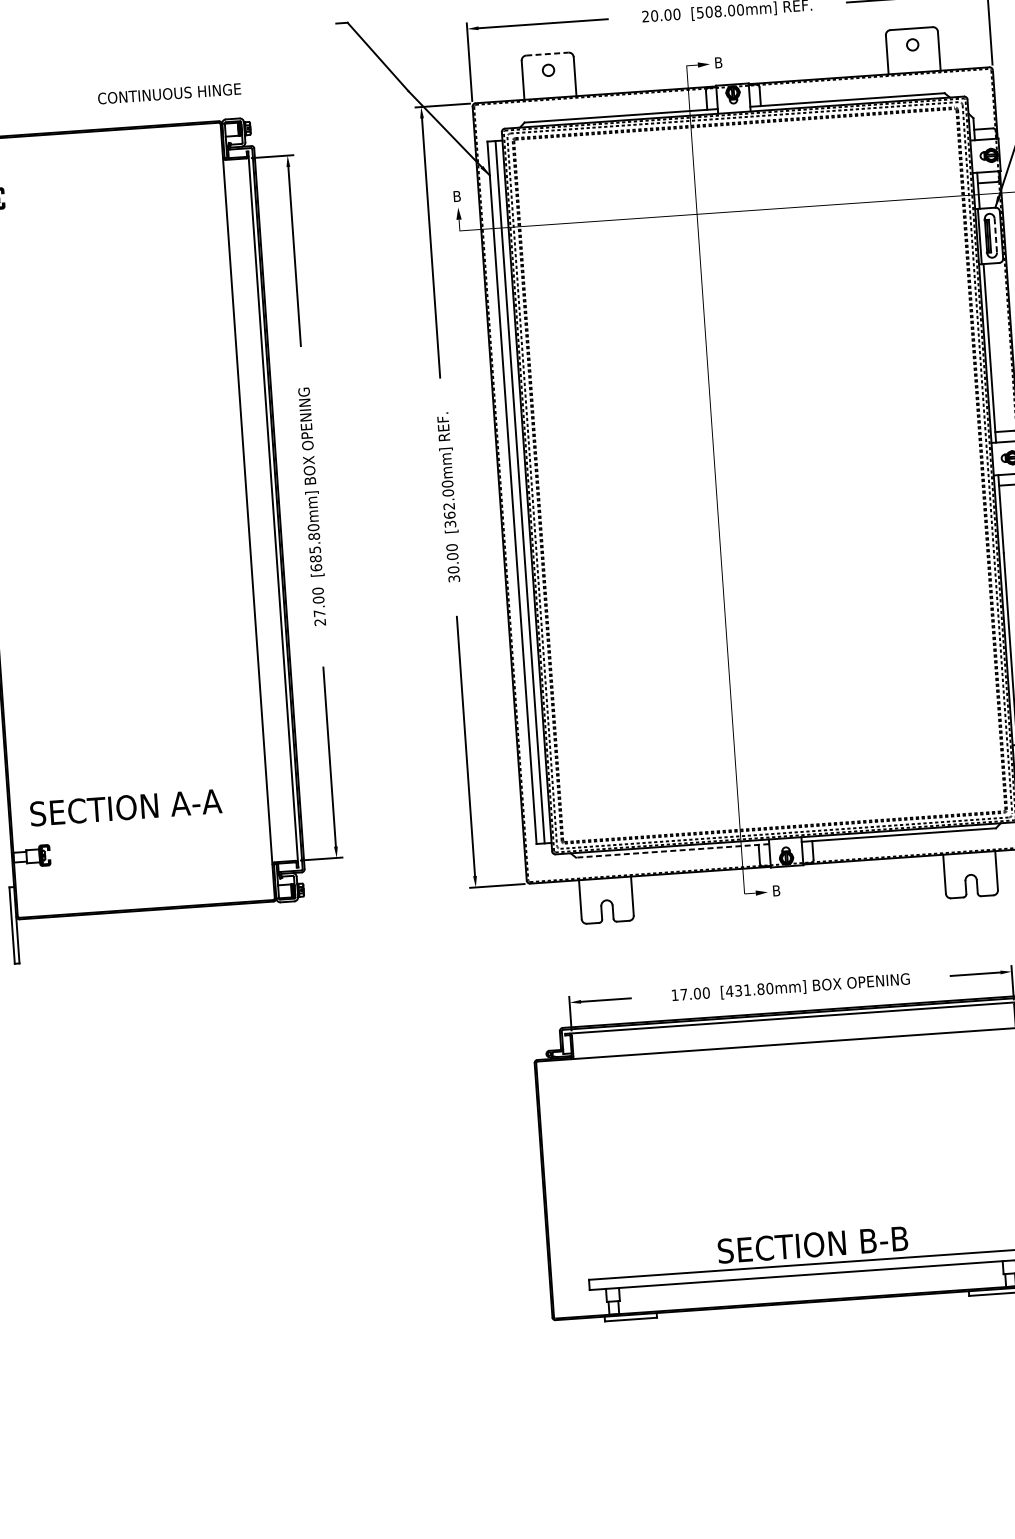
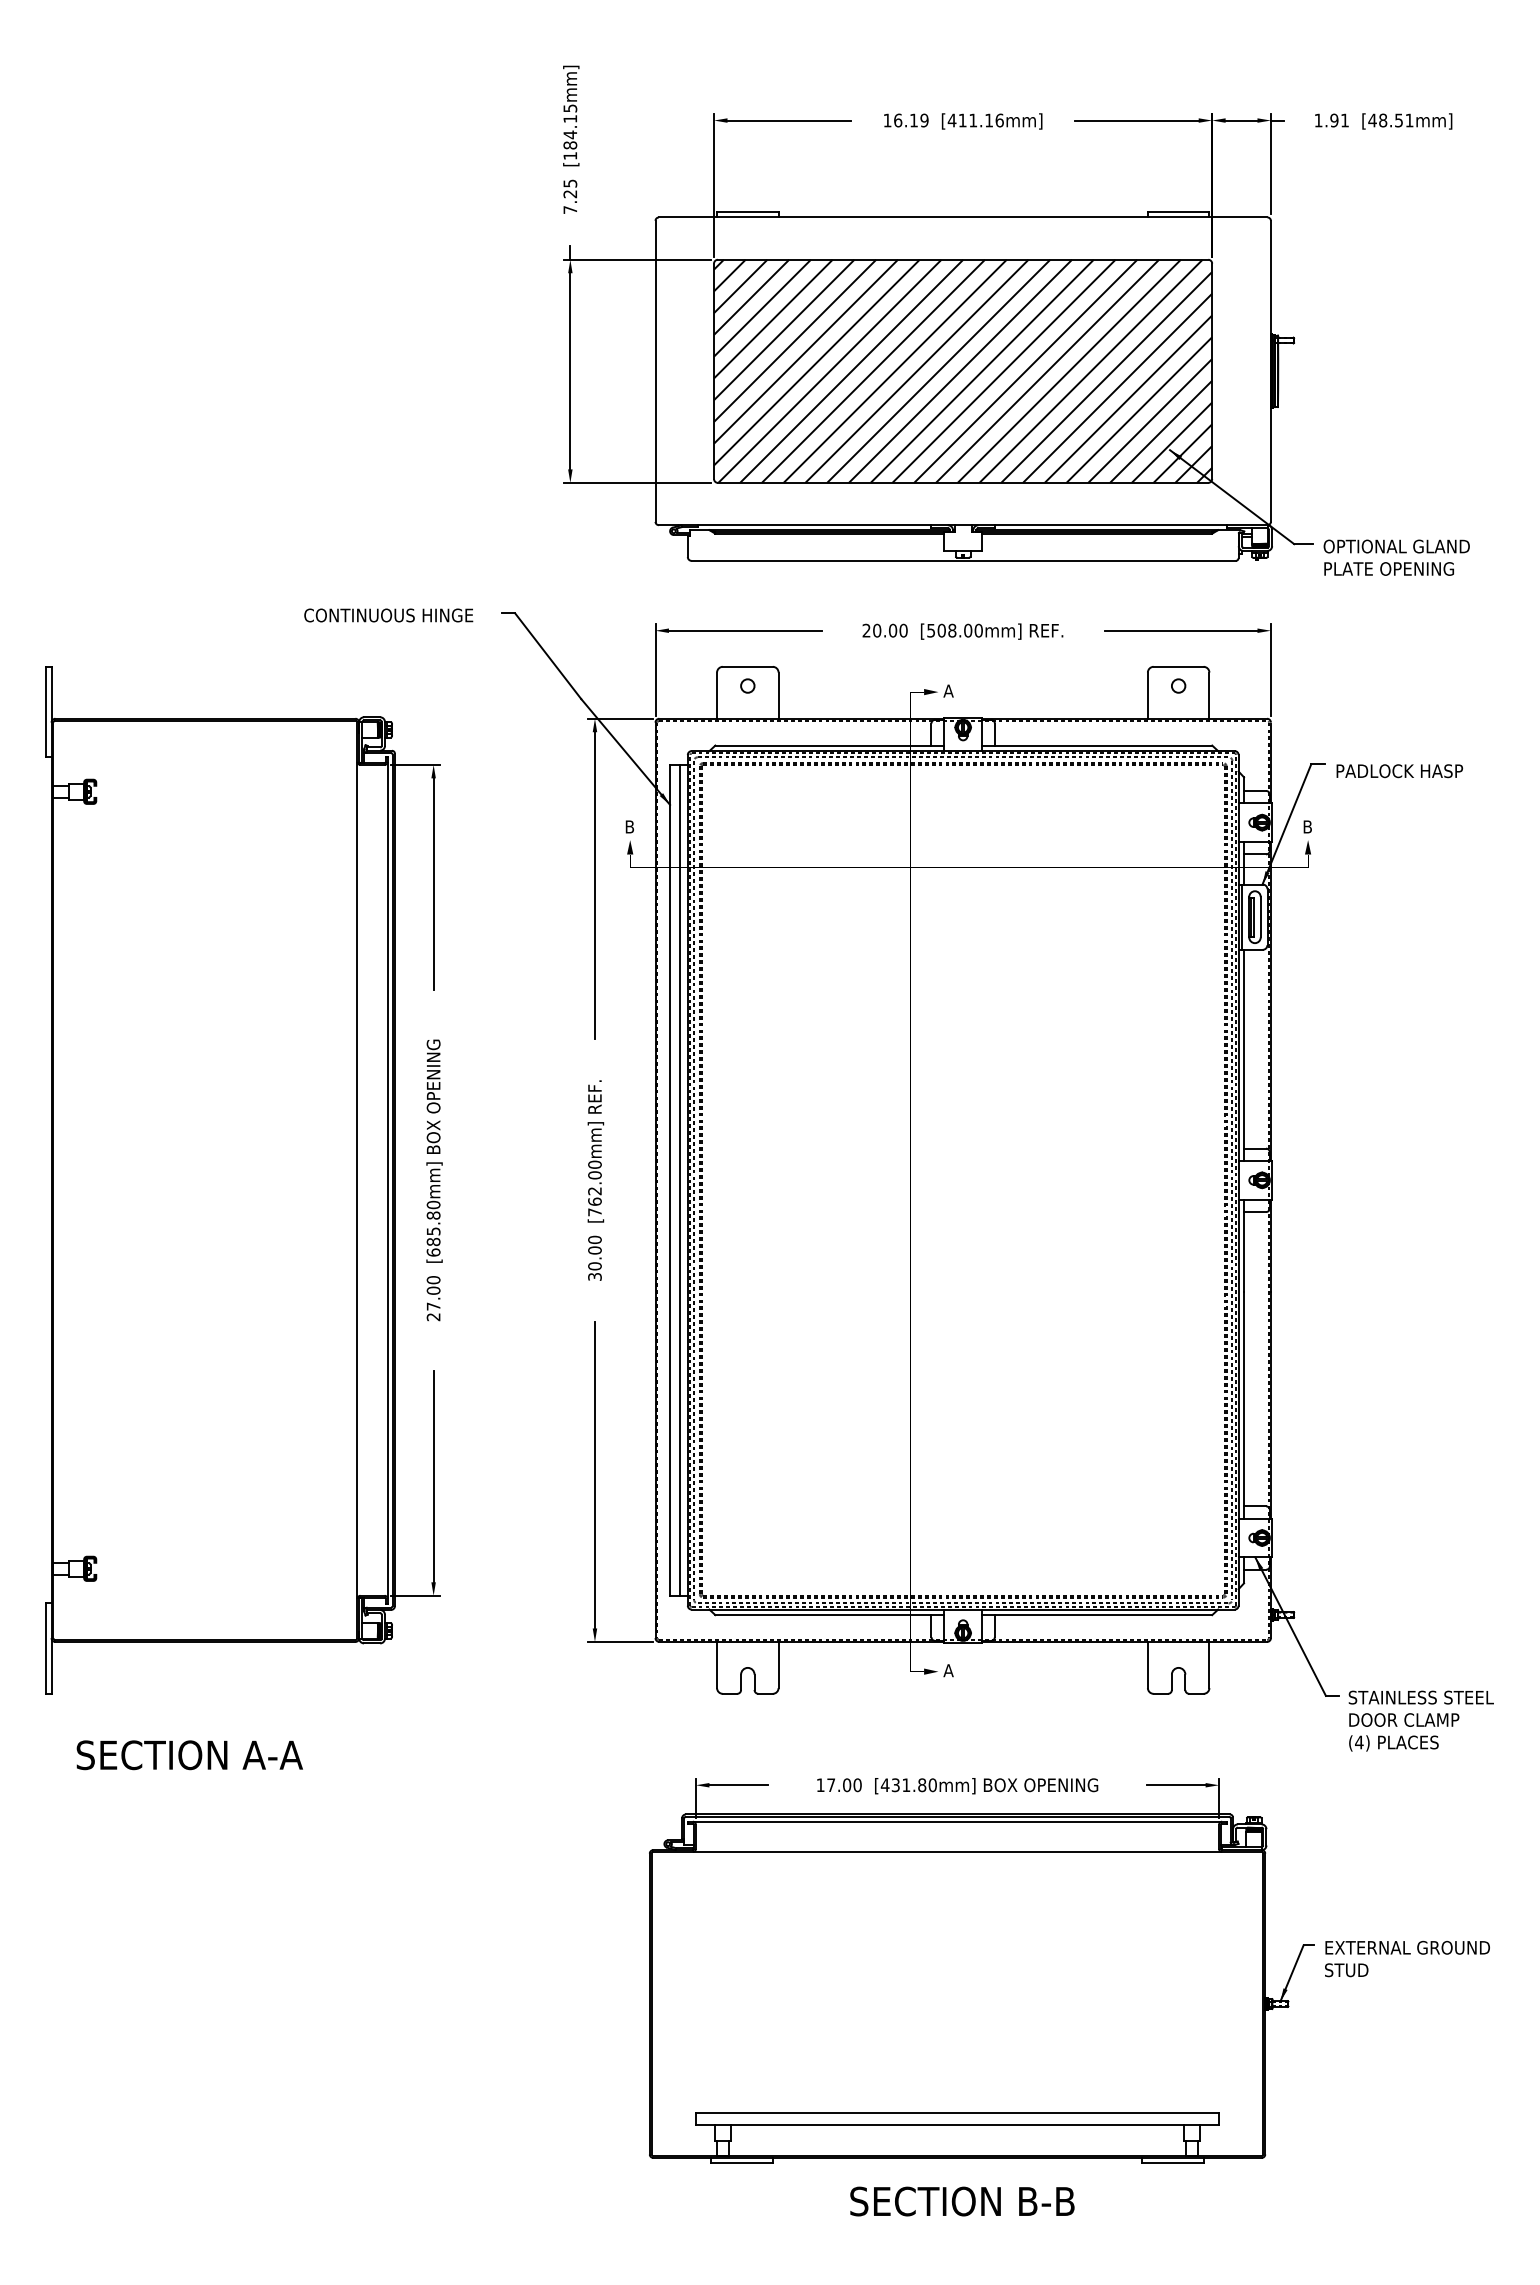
line: (547, 53) -> (747, 666), dashed -> solid
text: (718, 62) -> (948, 690), B -> A
text: (169, 93) -> (388, 615), moved
line: (995, 235) -> (1260, 917), dashed -> solid
text: (450, 524) -> (594, 1212), [362.00mm] -> [762.00mm]
text: (125, 807) -> (189, 1755), moved
line: (672, 851) -> (829, 1615), dashed -> solid
text: (776, 890) -> (948, 1670), B -> A
text: (813, 1244) -> (962, 2201), moved

